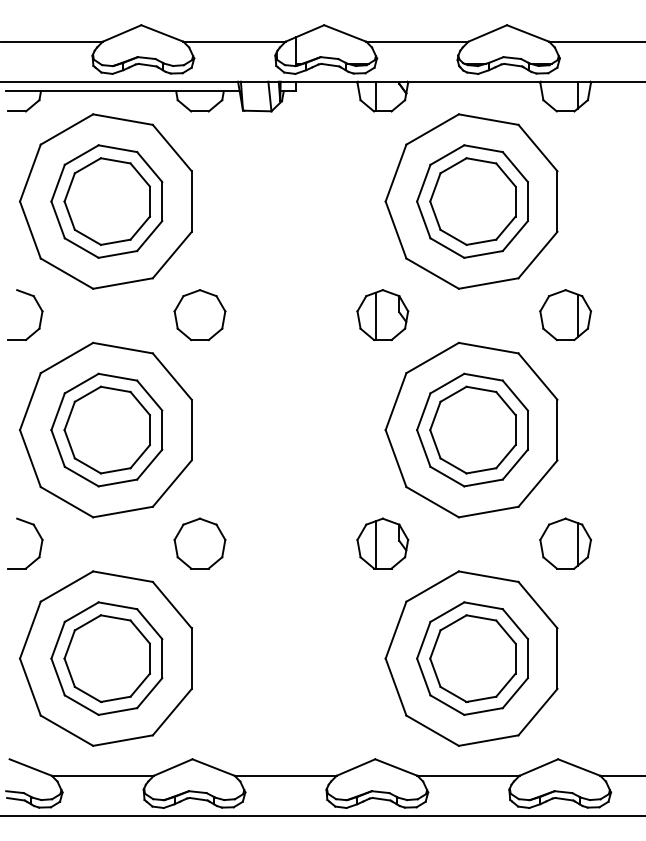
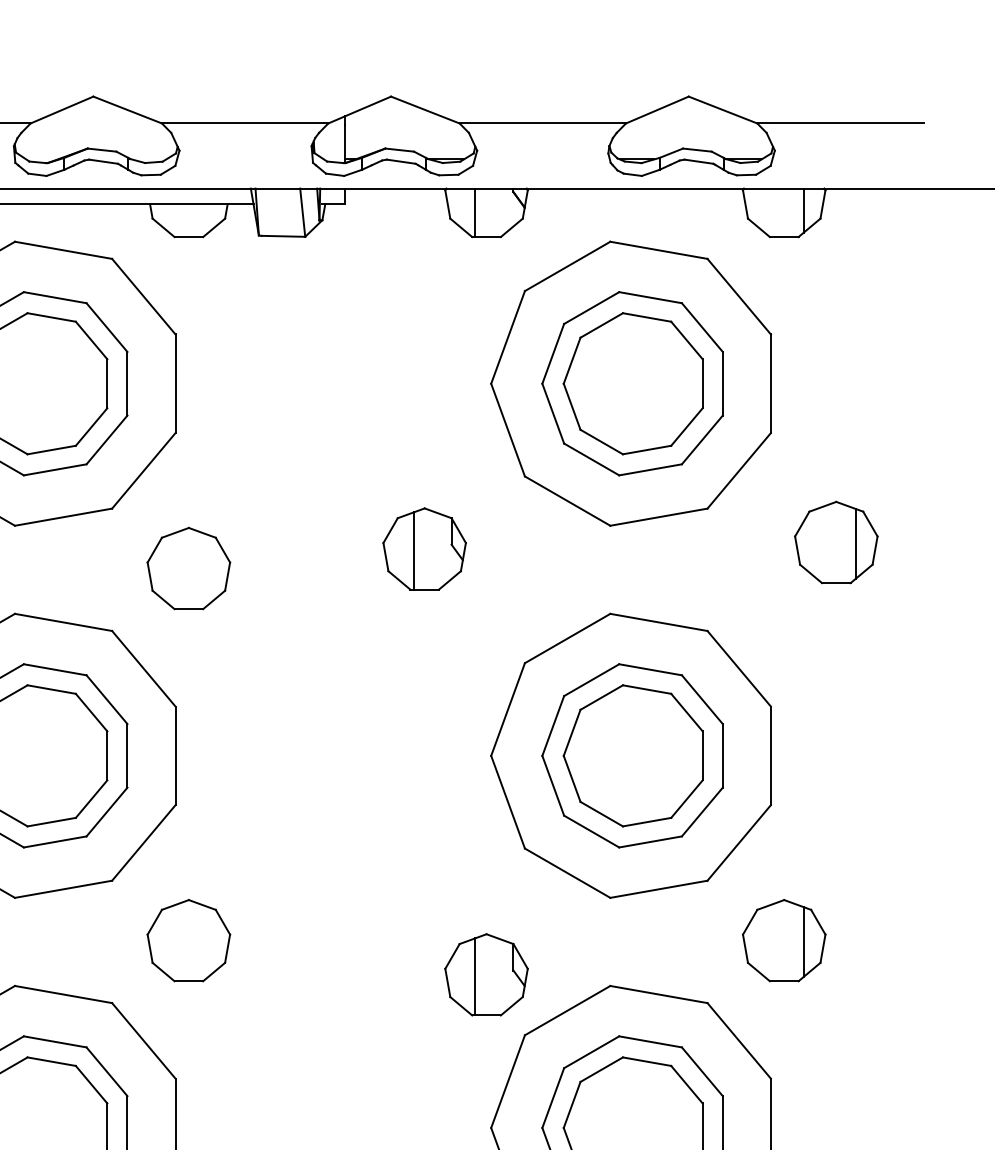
part: (382, 315) -> (424, 549), moved
part: (565, 315) -> (836, 543), moved
part: (382, 543) -> (486, 974), moved

